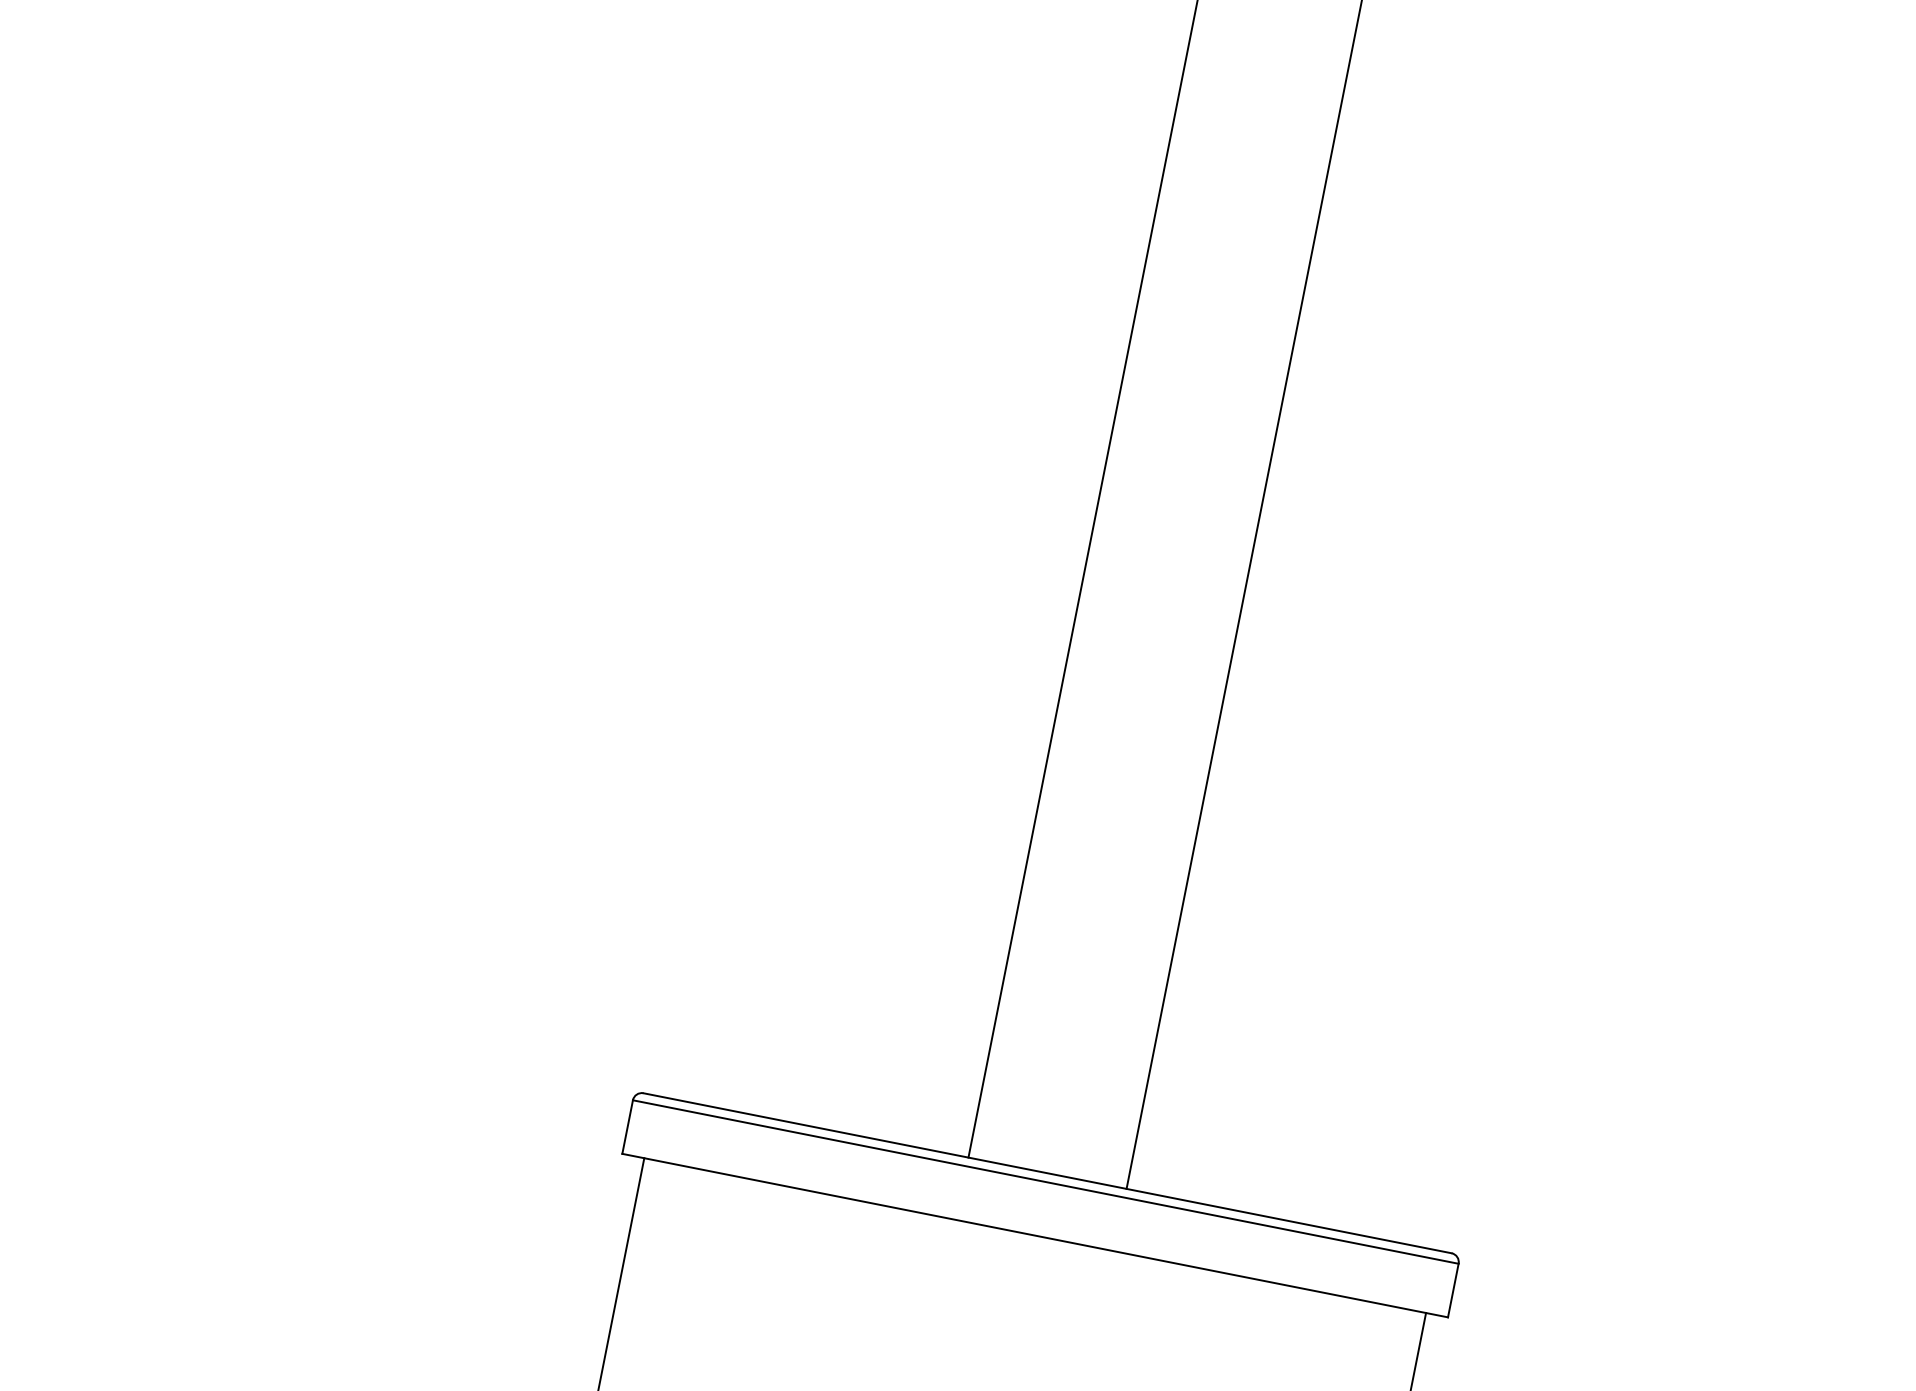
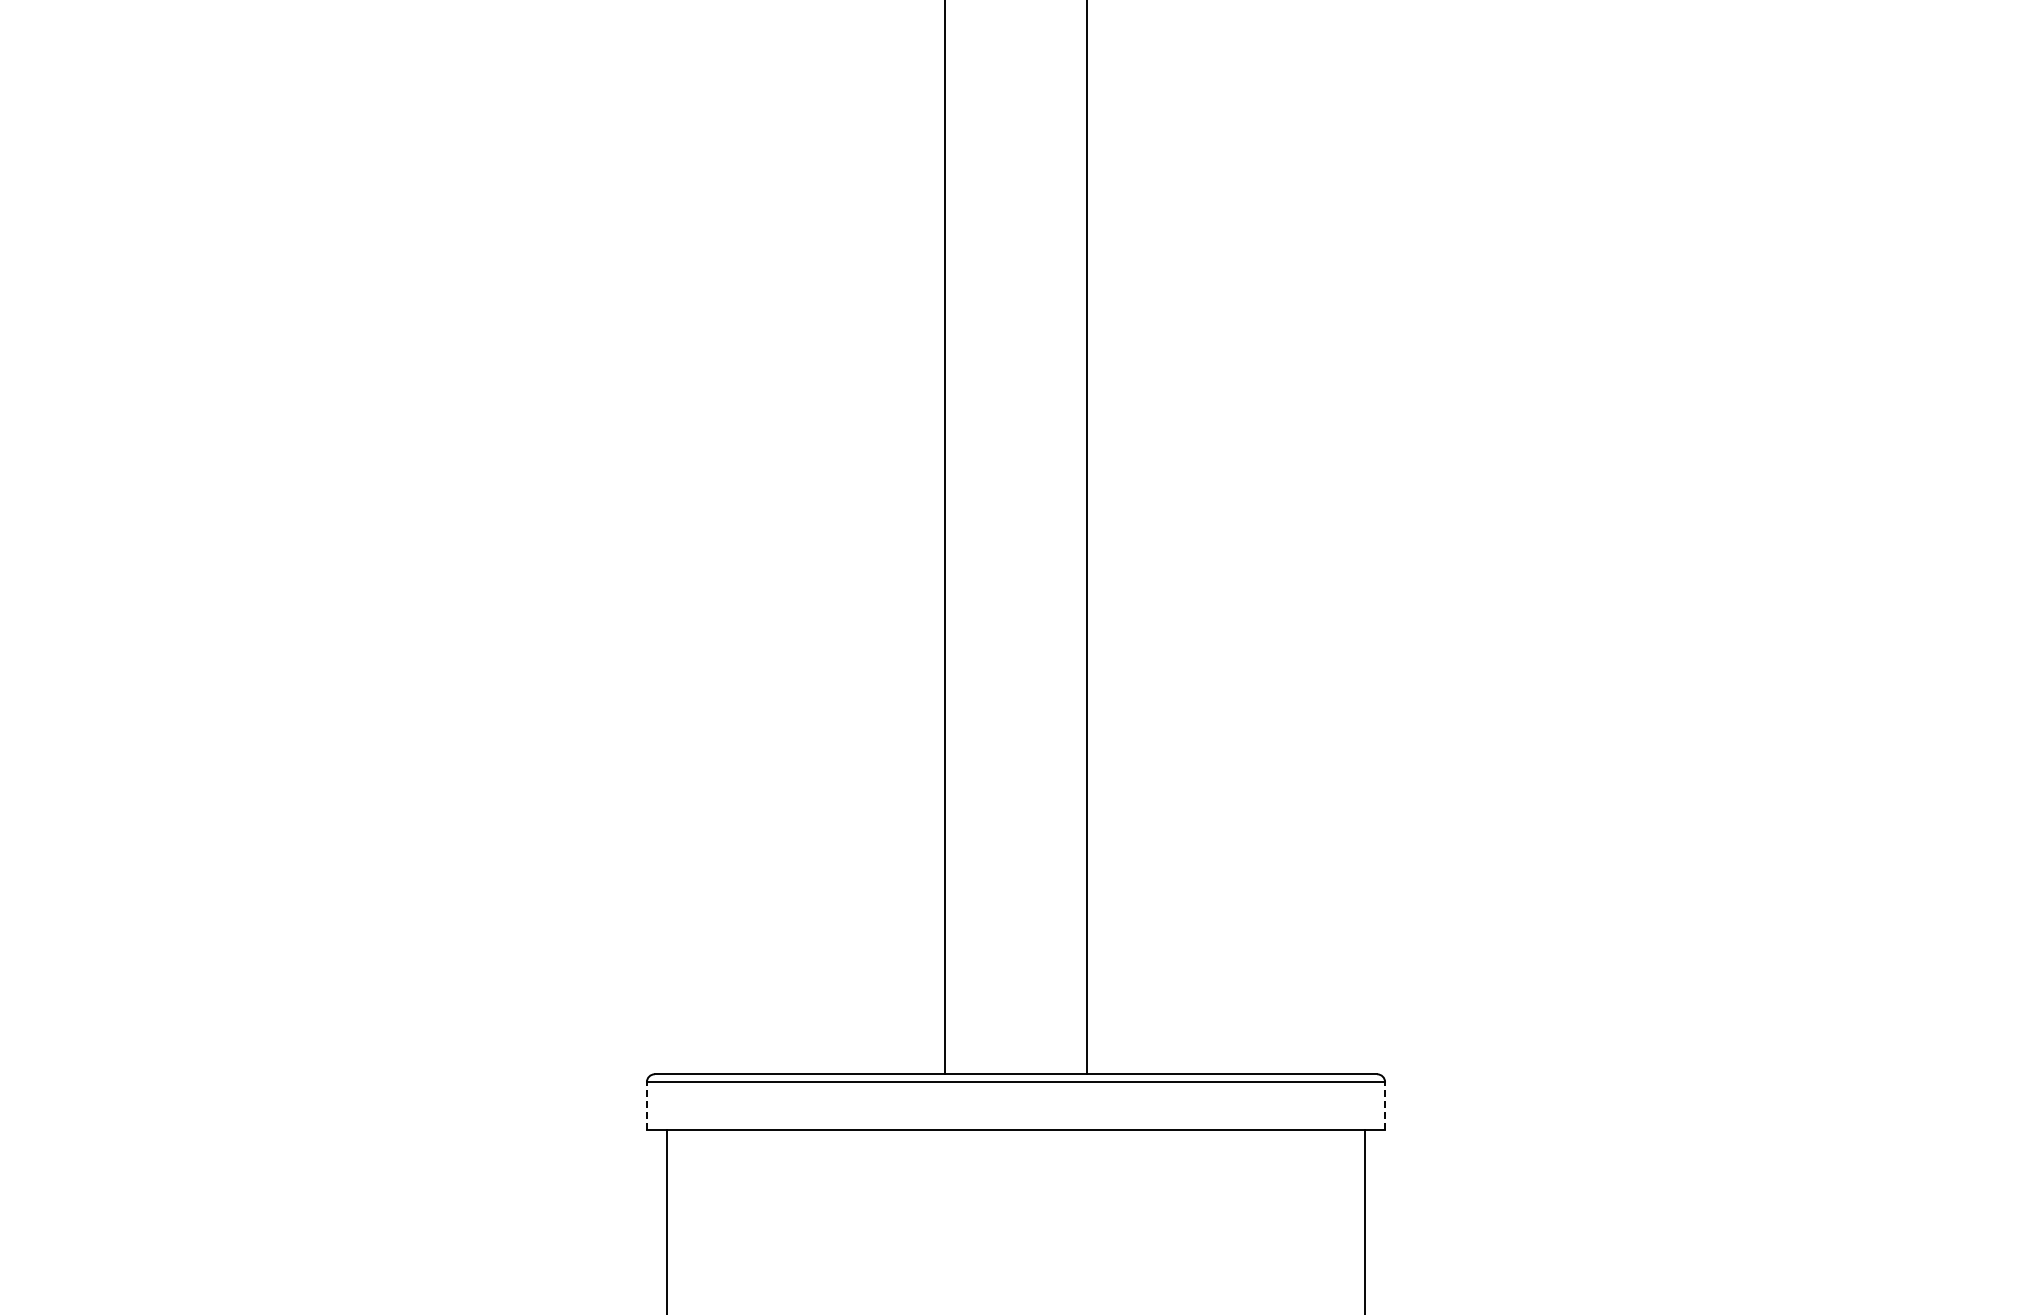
line: (627, 1127) -> (646, 1106), solid -> dashed
line: (1453, 1291) -> (1385, 1106), solid -> dashed

